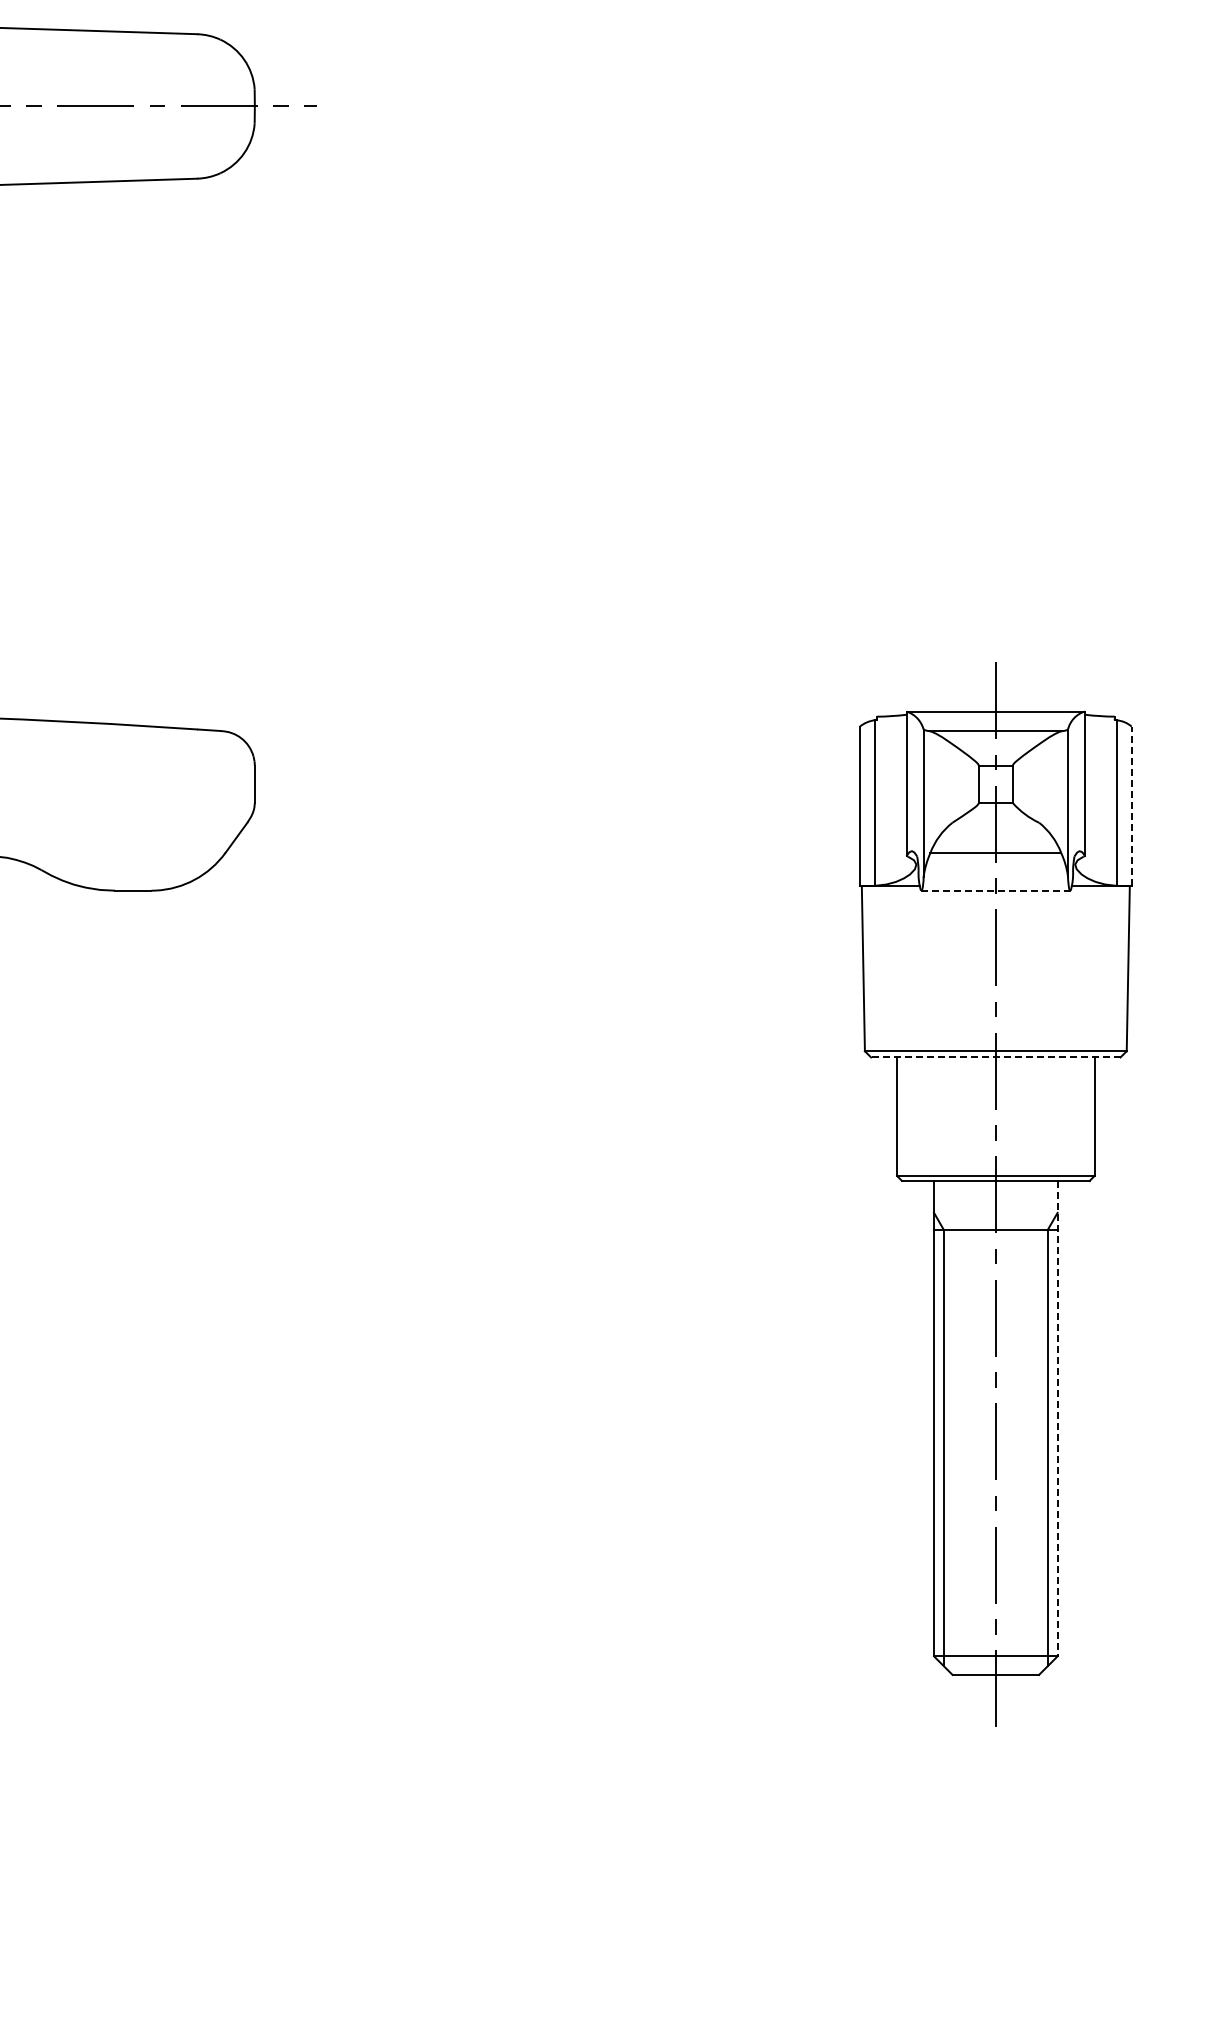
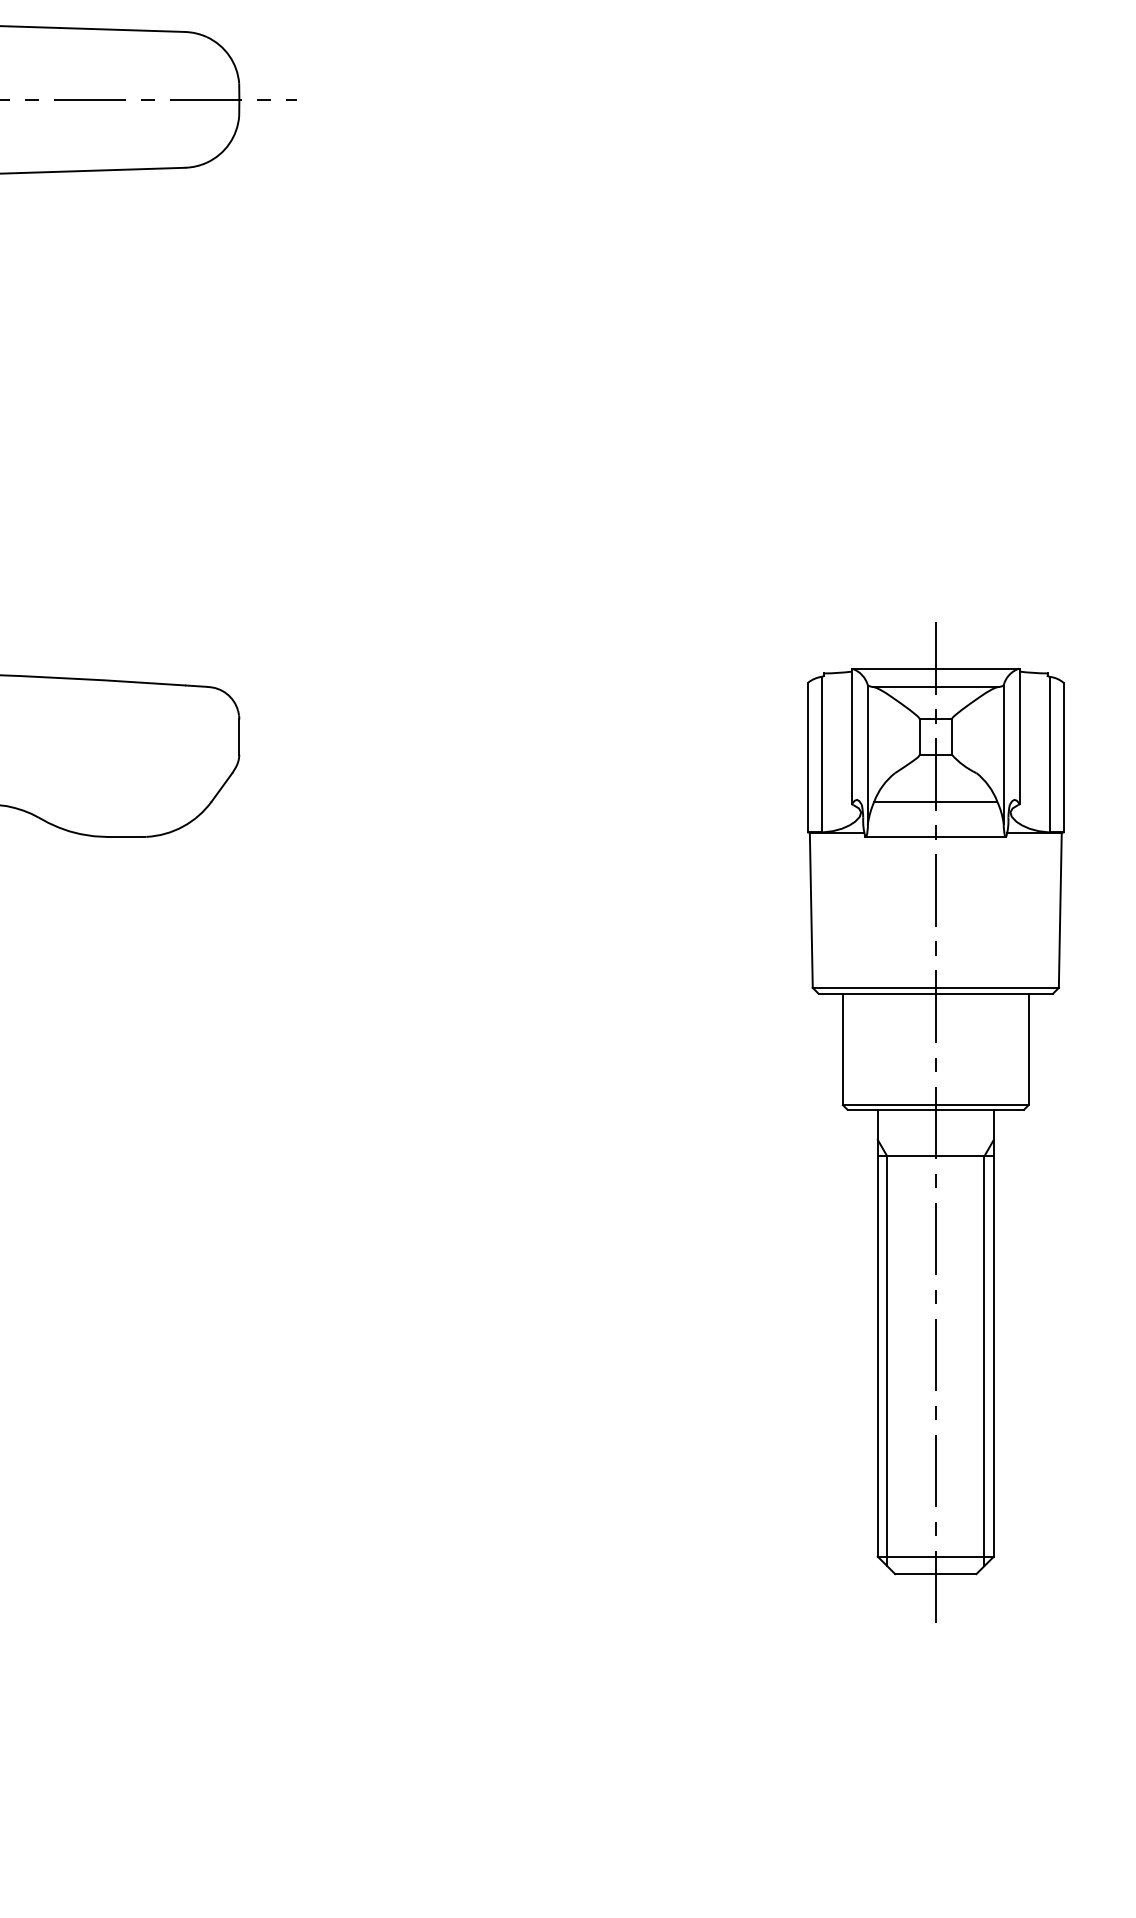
line: (1131, 806) -> (1063, 757), dashed -> solid
line: (995, 890) -> (935, 836), dashed -> solid
line: (995, 1057) -> (935, 993), dashed -> solid
line: (1057, 1418) -> (993, 1333), dashed -> solid

